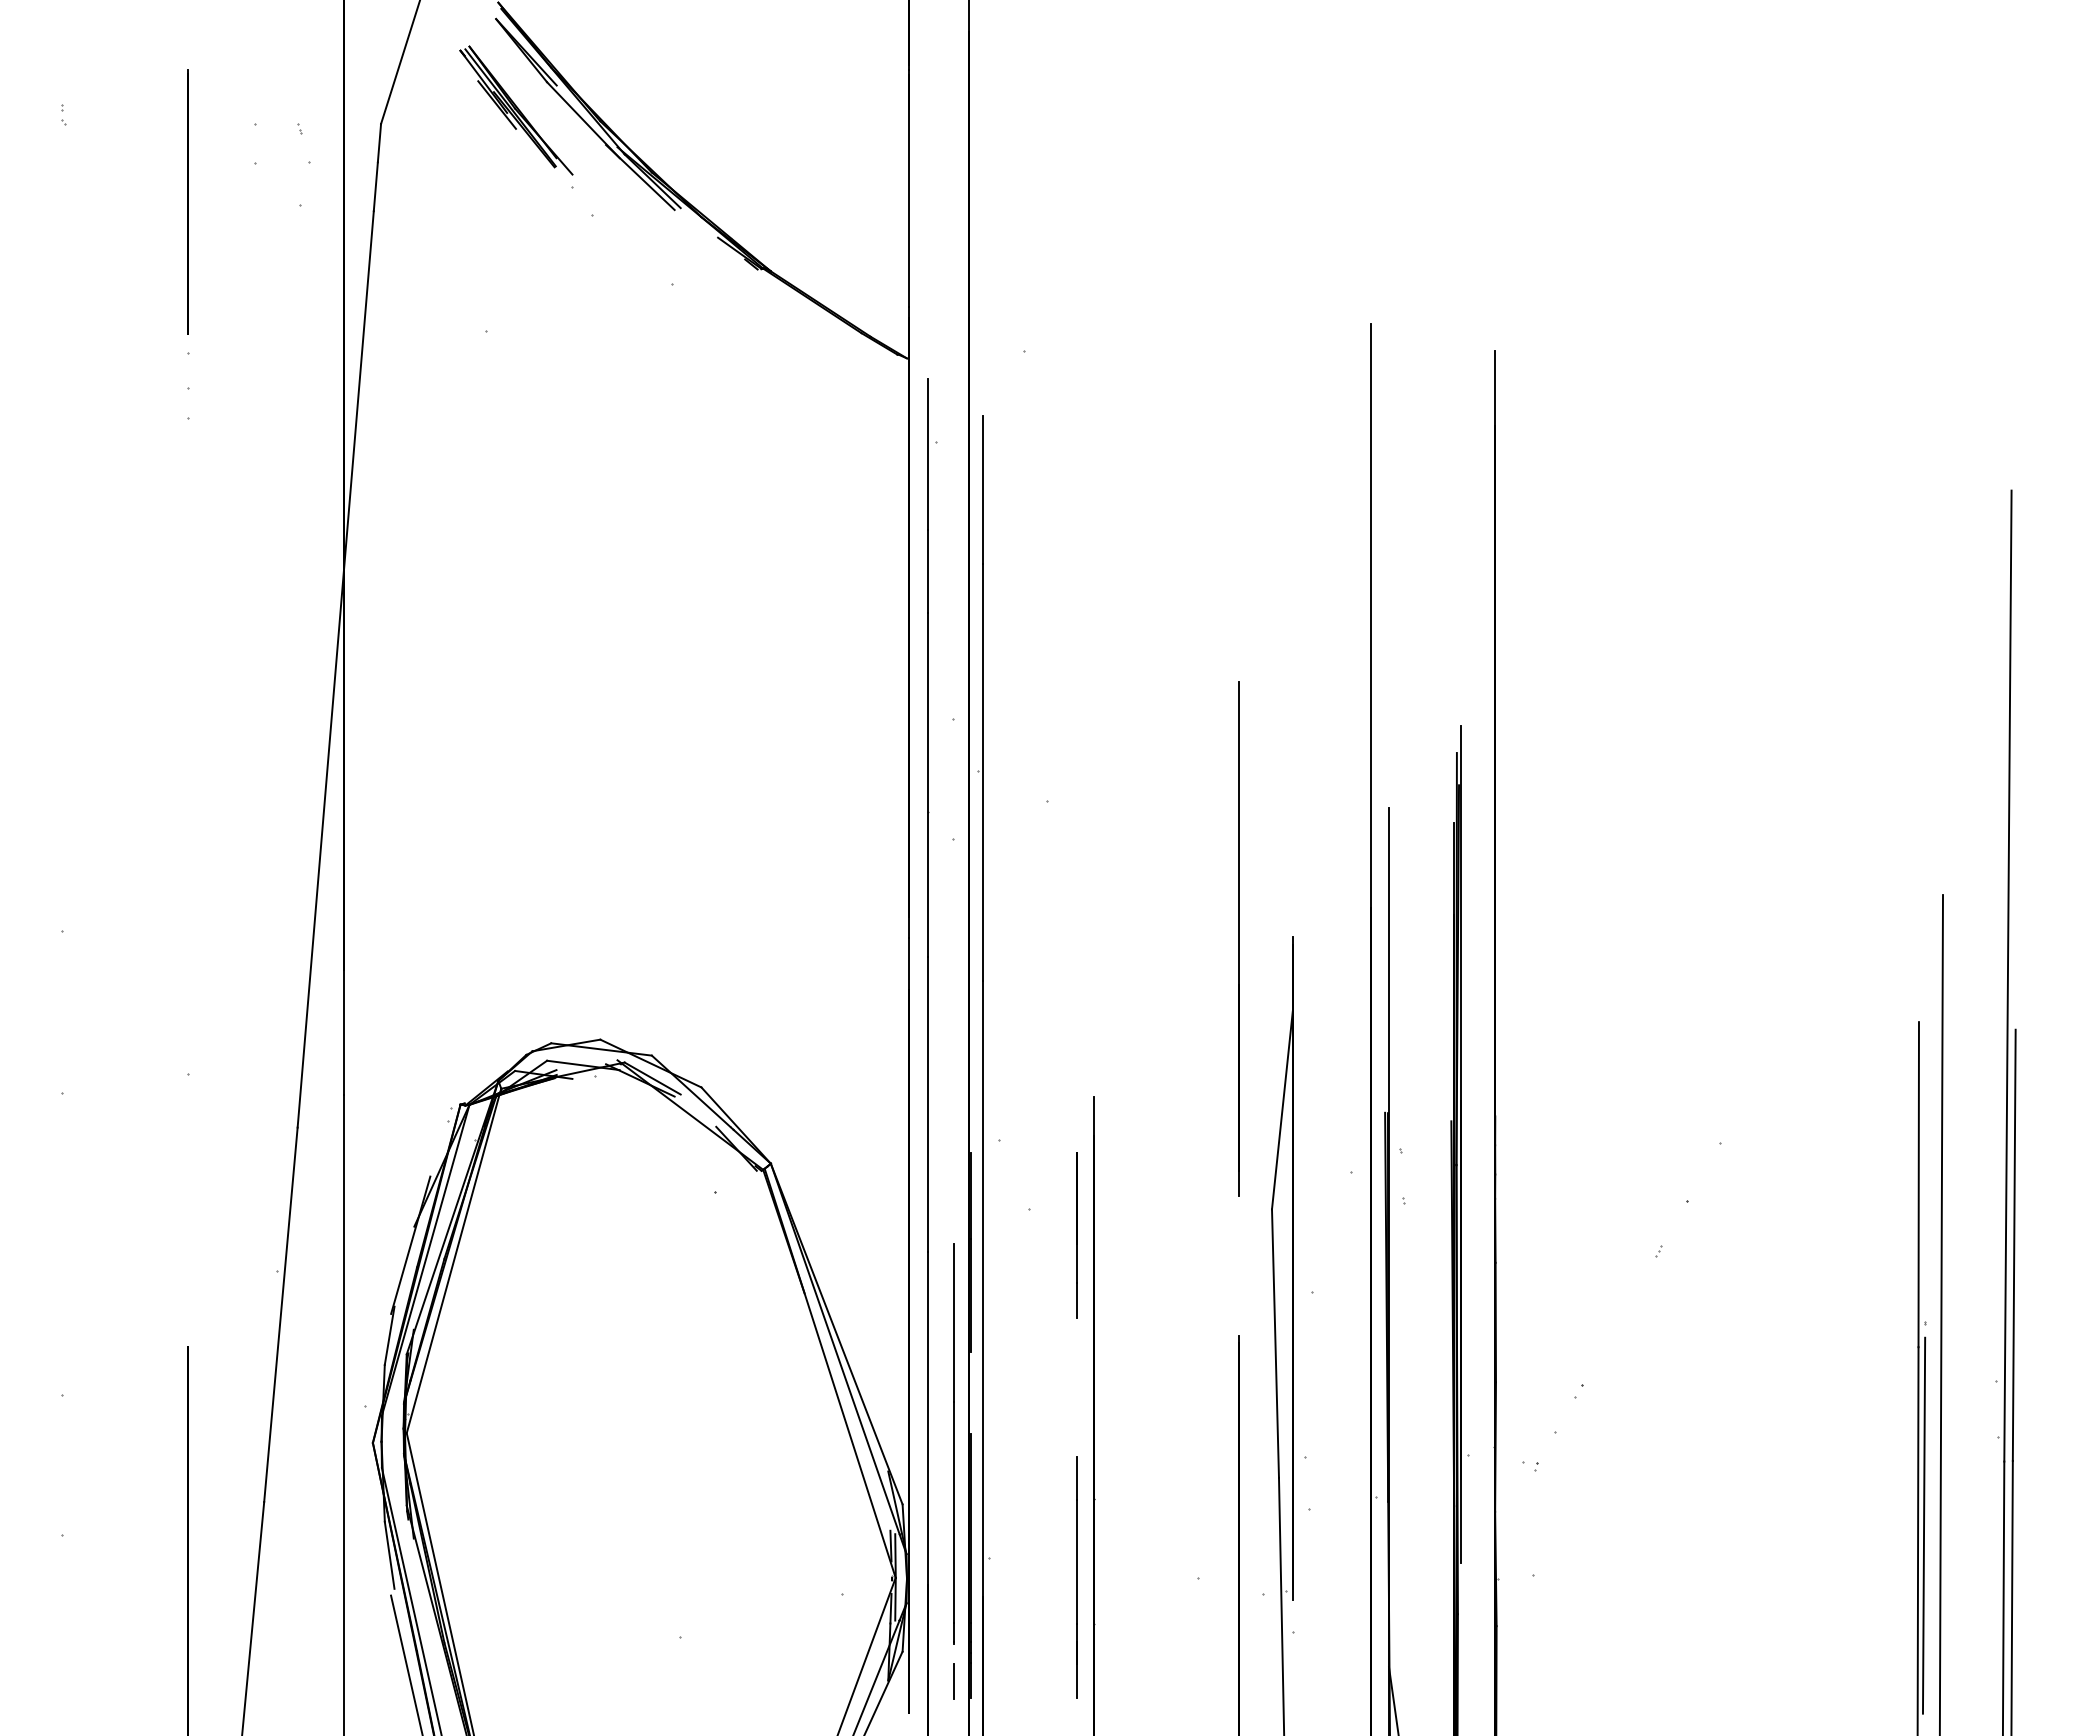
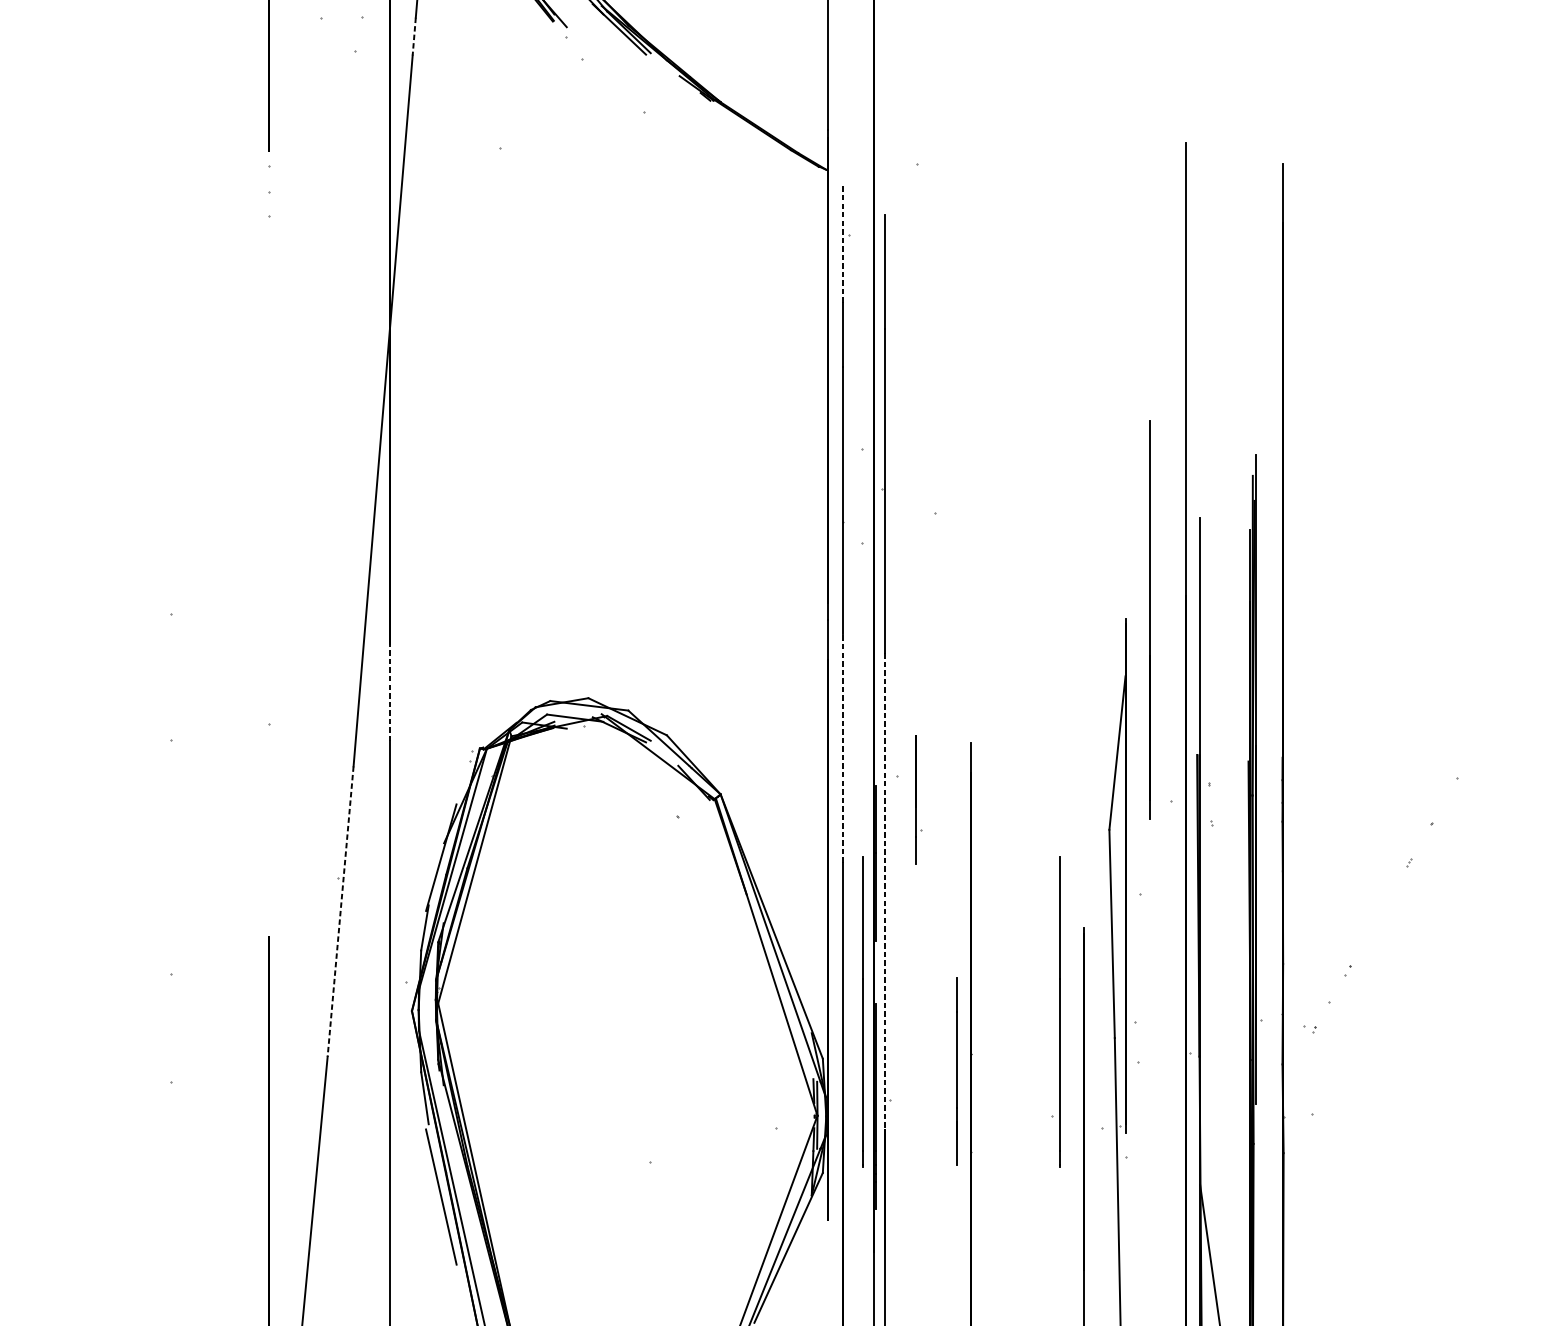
line: (375, 186) -> (413, 36), solid -> dashed
line: (928, 453) -> (842, 243), solid -> dashed
line: (1238, 938) -> (1150, 619), moved
line: (344, 1032) -> (389, 692), solid -> dashed
line: (928, 1104) -> (842, 748), solid -> dashed
line: (1076, 1235) -> (915, 800), moved
line: (982, 1289) -> (884, 892), solid -> dashed
line: (280, 1314) -> (340, 911), solid -> dashed
line: (1207, 1443) -> (1059, 1011), added
line: (1076, 1577) -> (956, 1071), moved
line: (953, 1681) -> (862, 1196), removed

